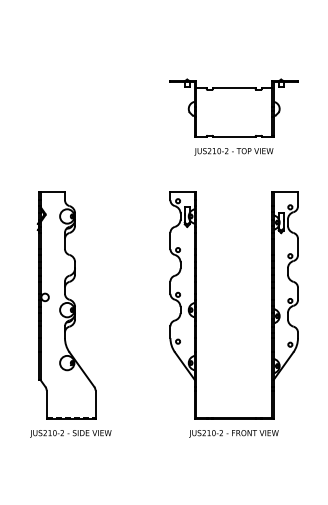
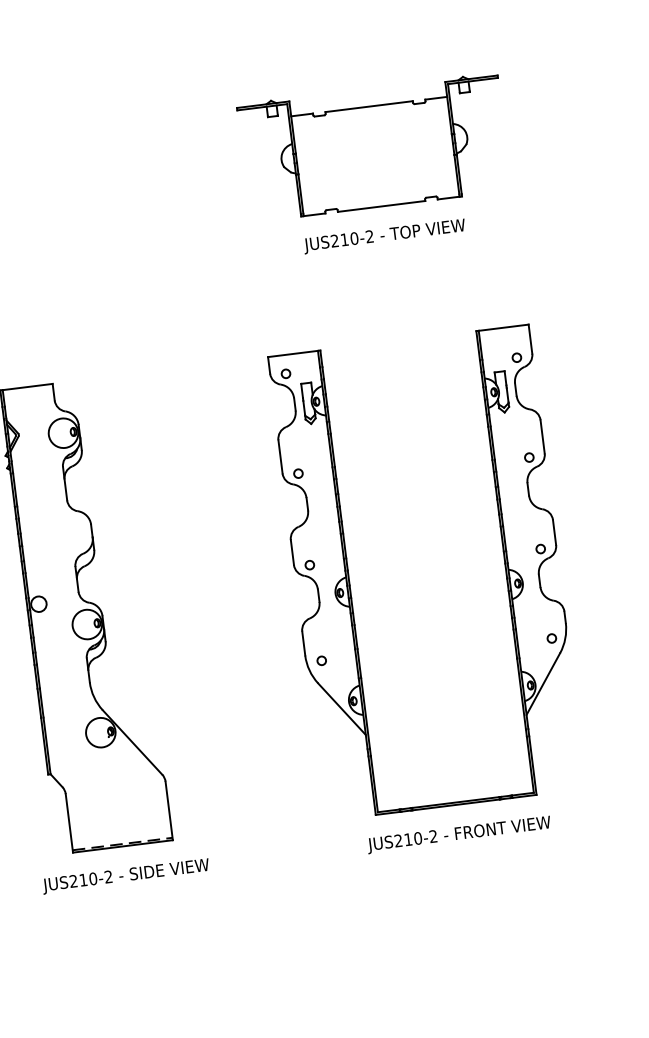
part: (233, 116) -> (374, 164), moved

